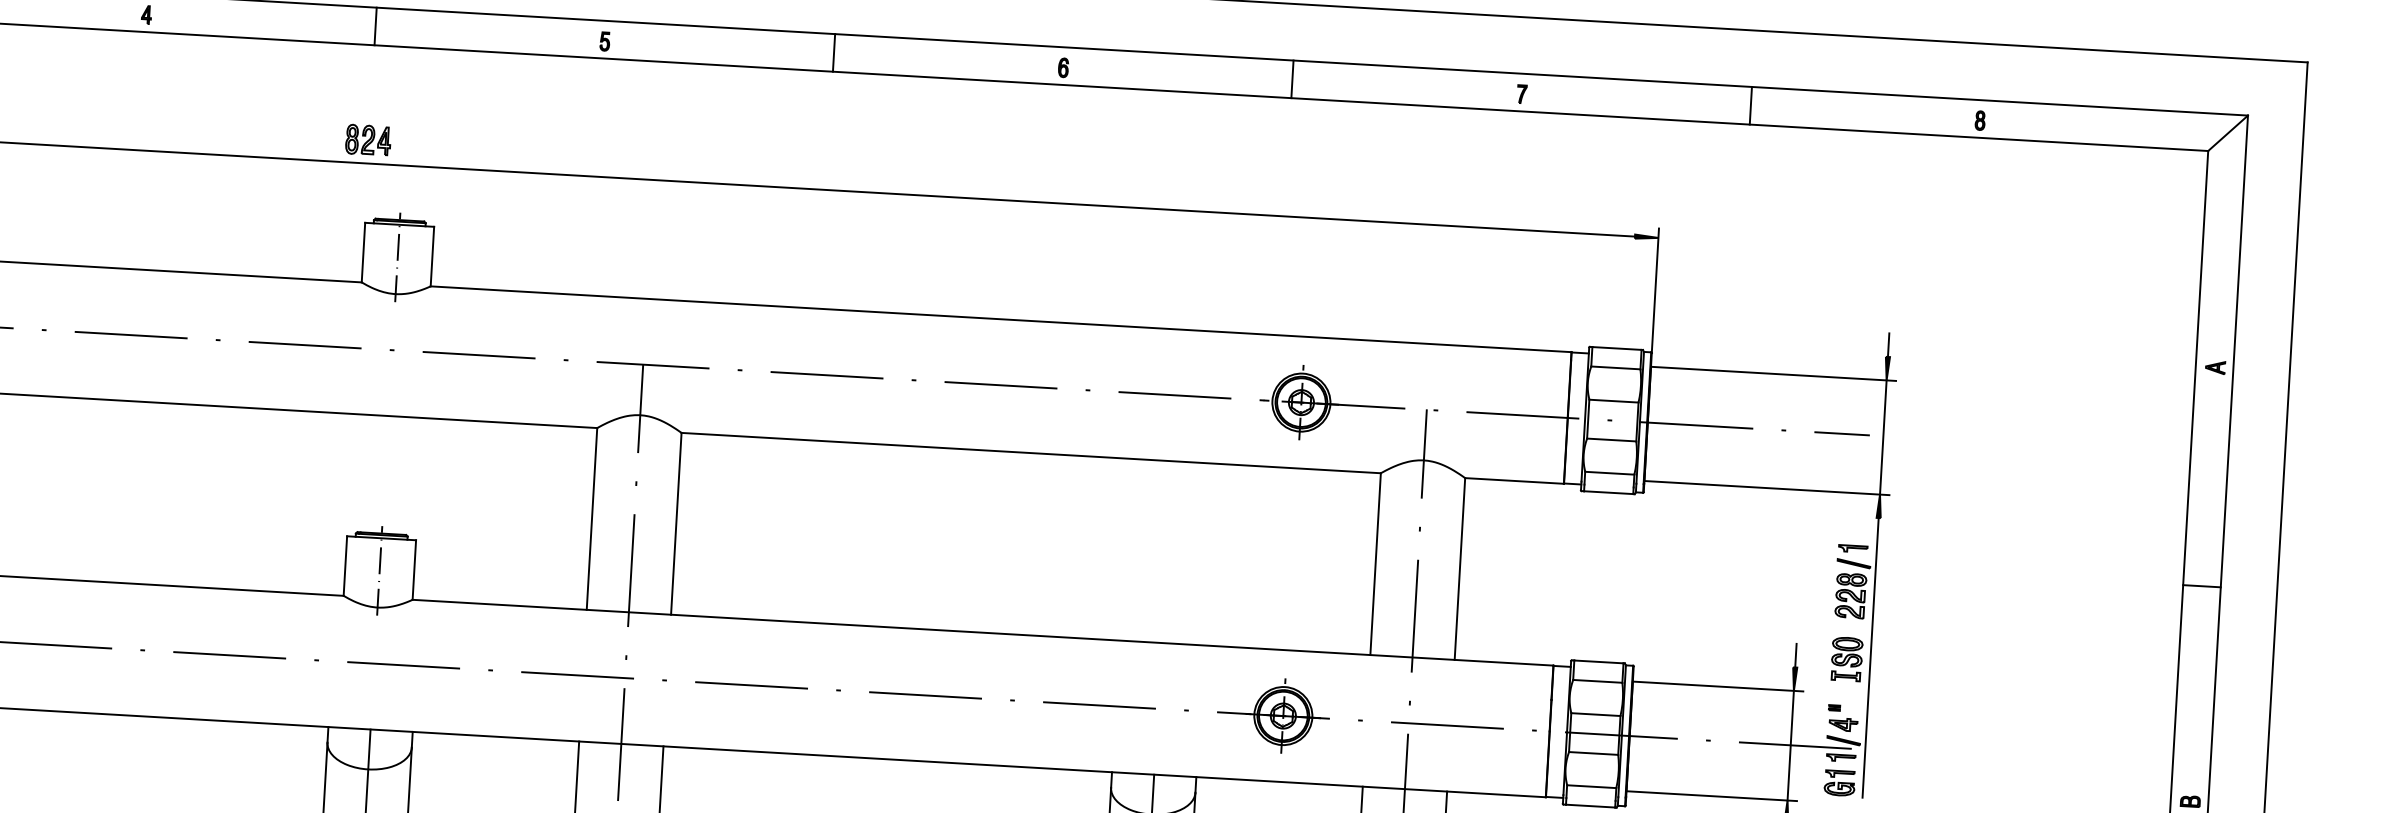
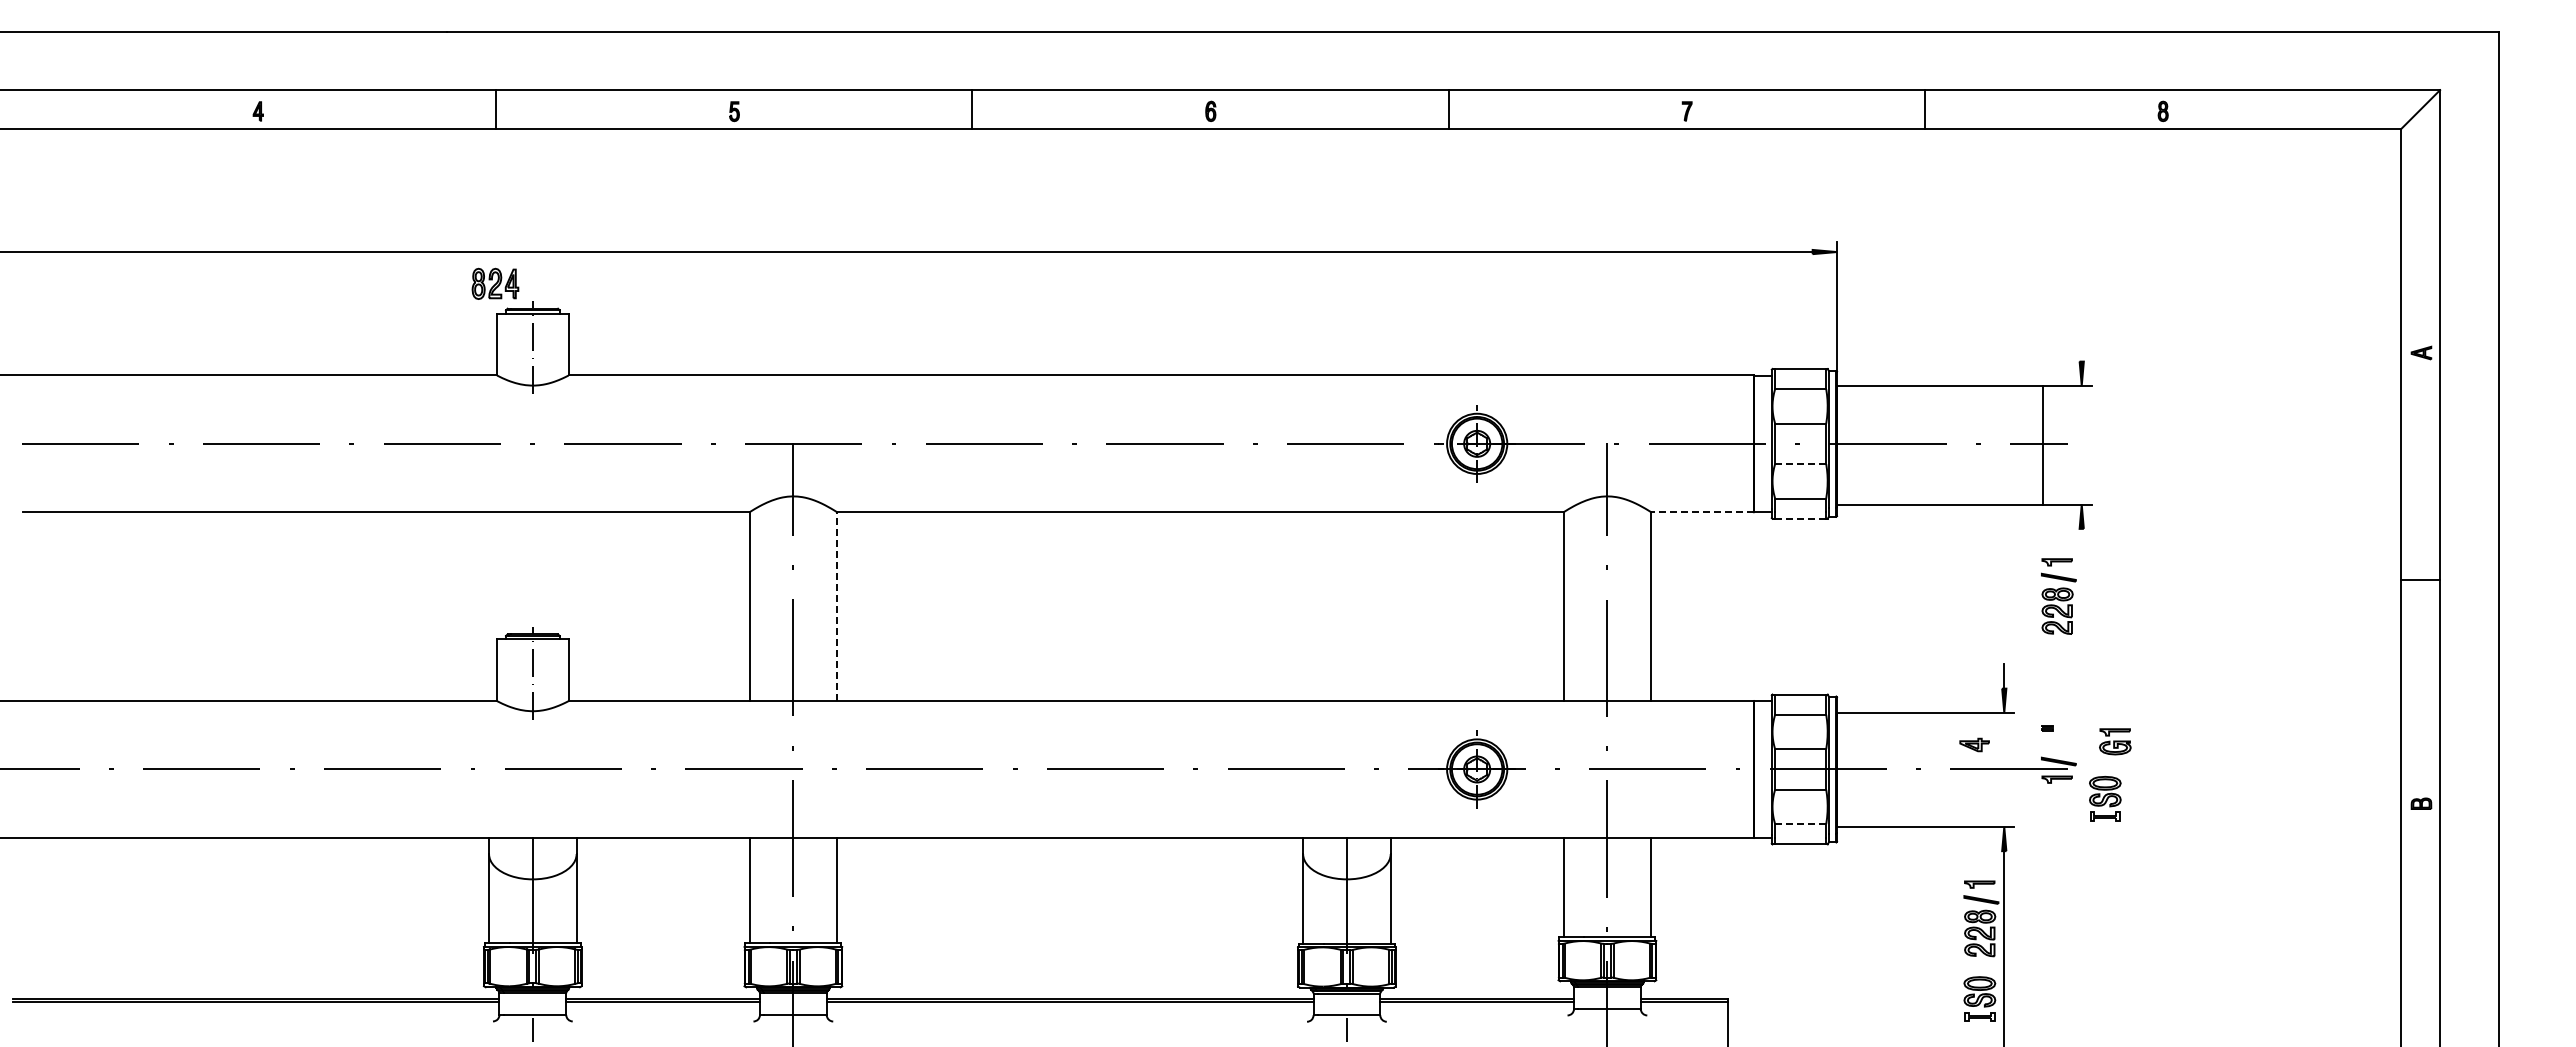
part: (368, 139) -> (495, 283), moved
line: (1888, 345) -> (2081, 349), removed
line: (1883, 436) -> (2042, 444), moved
line: (1611, 440) -> (1800, 464), solid -> dashed
line: (1513, 481) -> (1701, 512), solid -> dashed
line: (1608, 492) -> (1800, 518), solid -> dashed
line: (676, 523) -> (837, 606), solid -> dashed
line: (1870, 657) -> (2081, 673), removed
part: (1847, 658) -> (2105, 798), moved
part: (1843, 724) -> (1974, 744), moved
line: (1790, 745) -> (2004, 769), removed
part: (1839, 782) -> (2115, 741), moved
line: (1591, 786) -> (1800, 824), solid -> dashed

